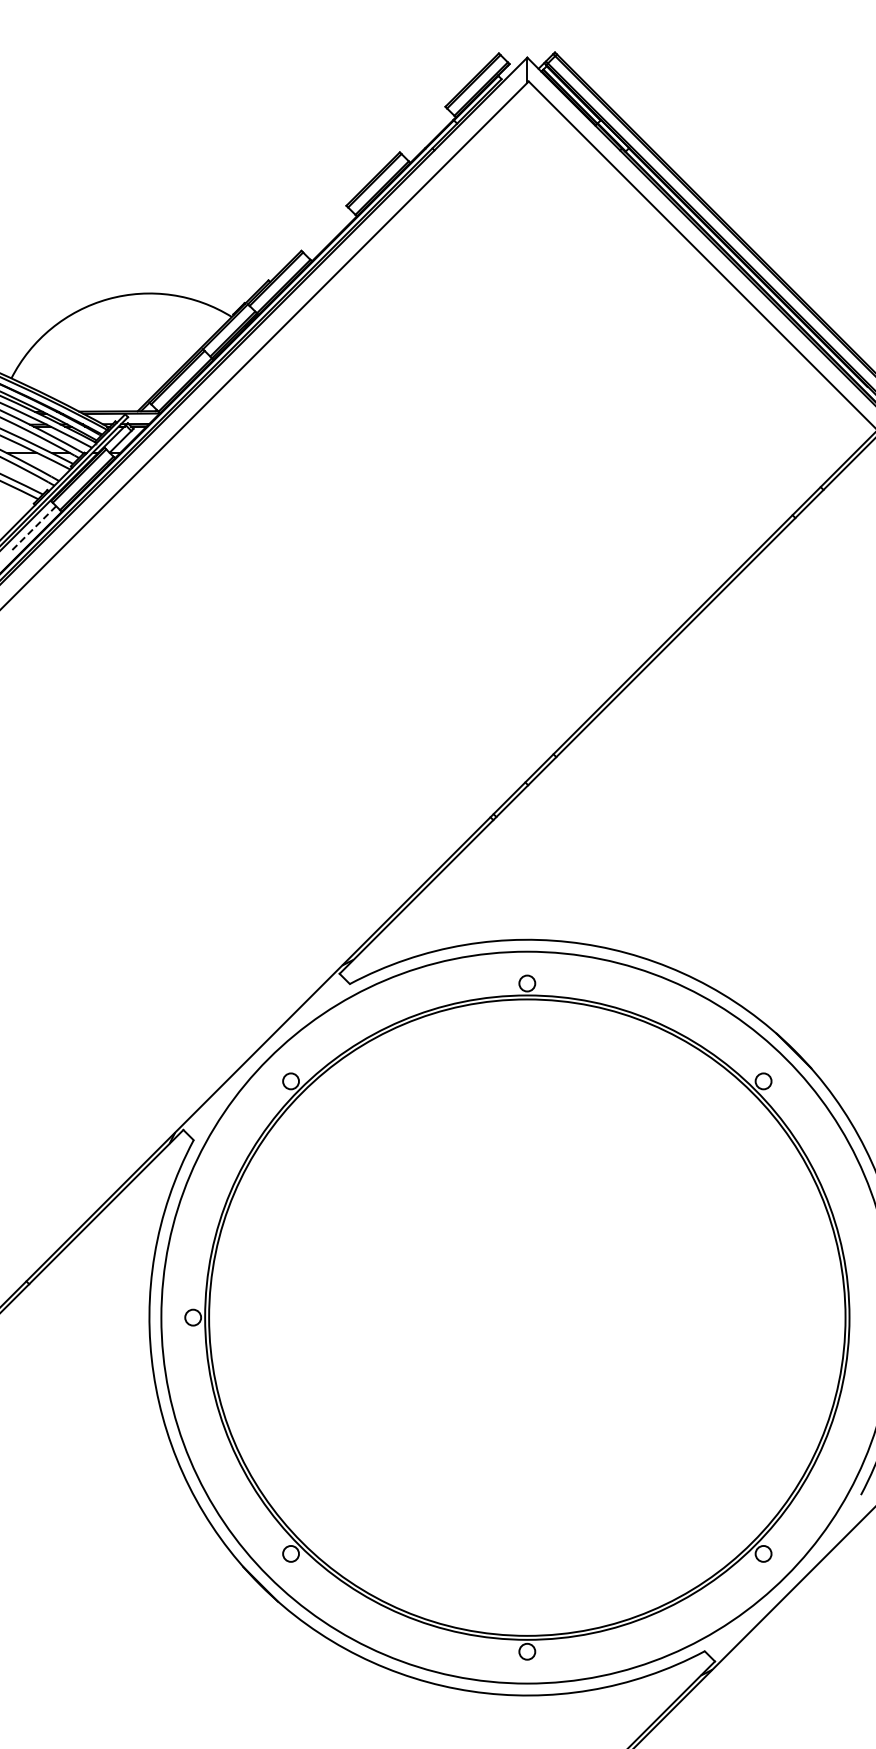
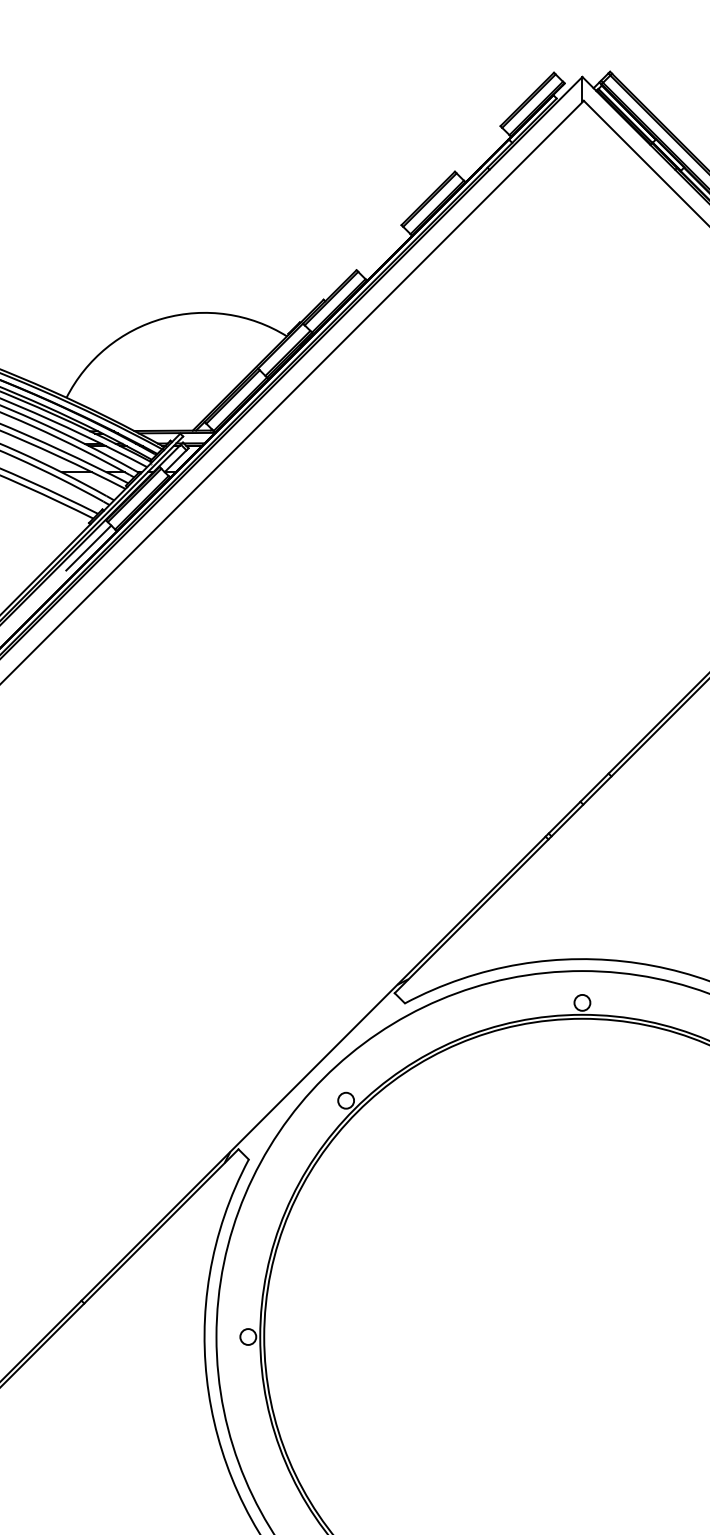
line: (33, 528) -> (88, 547), dashed -> solid

